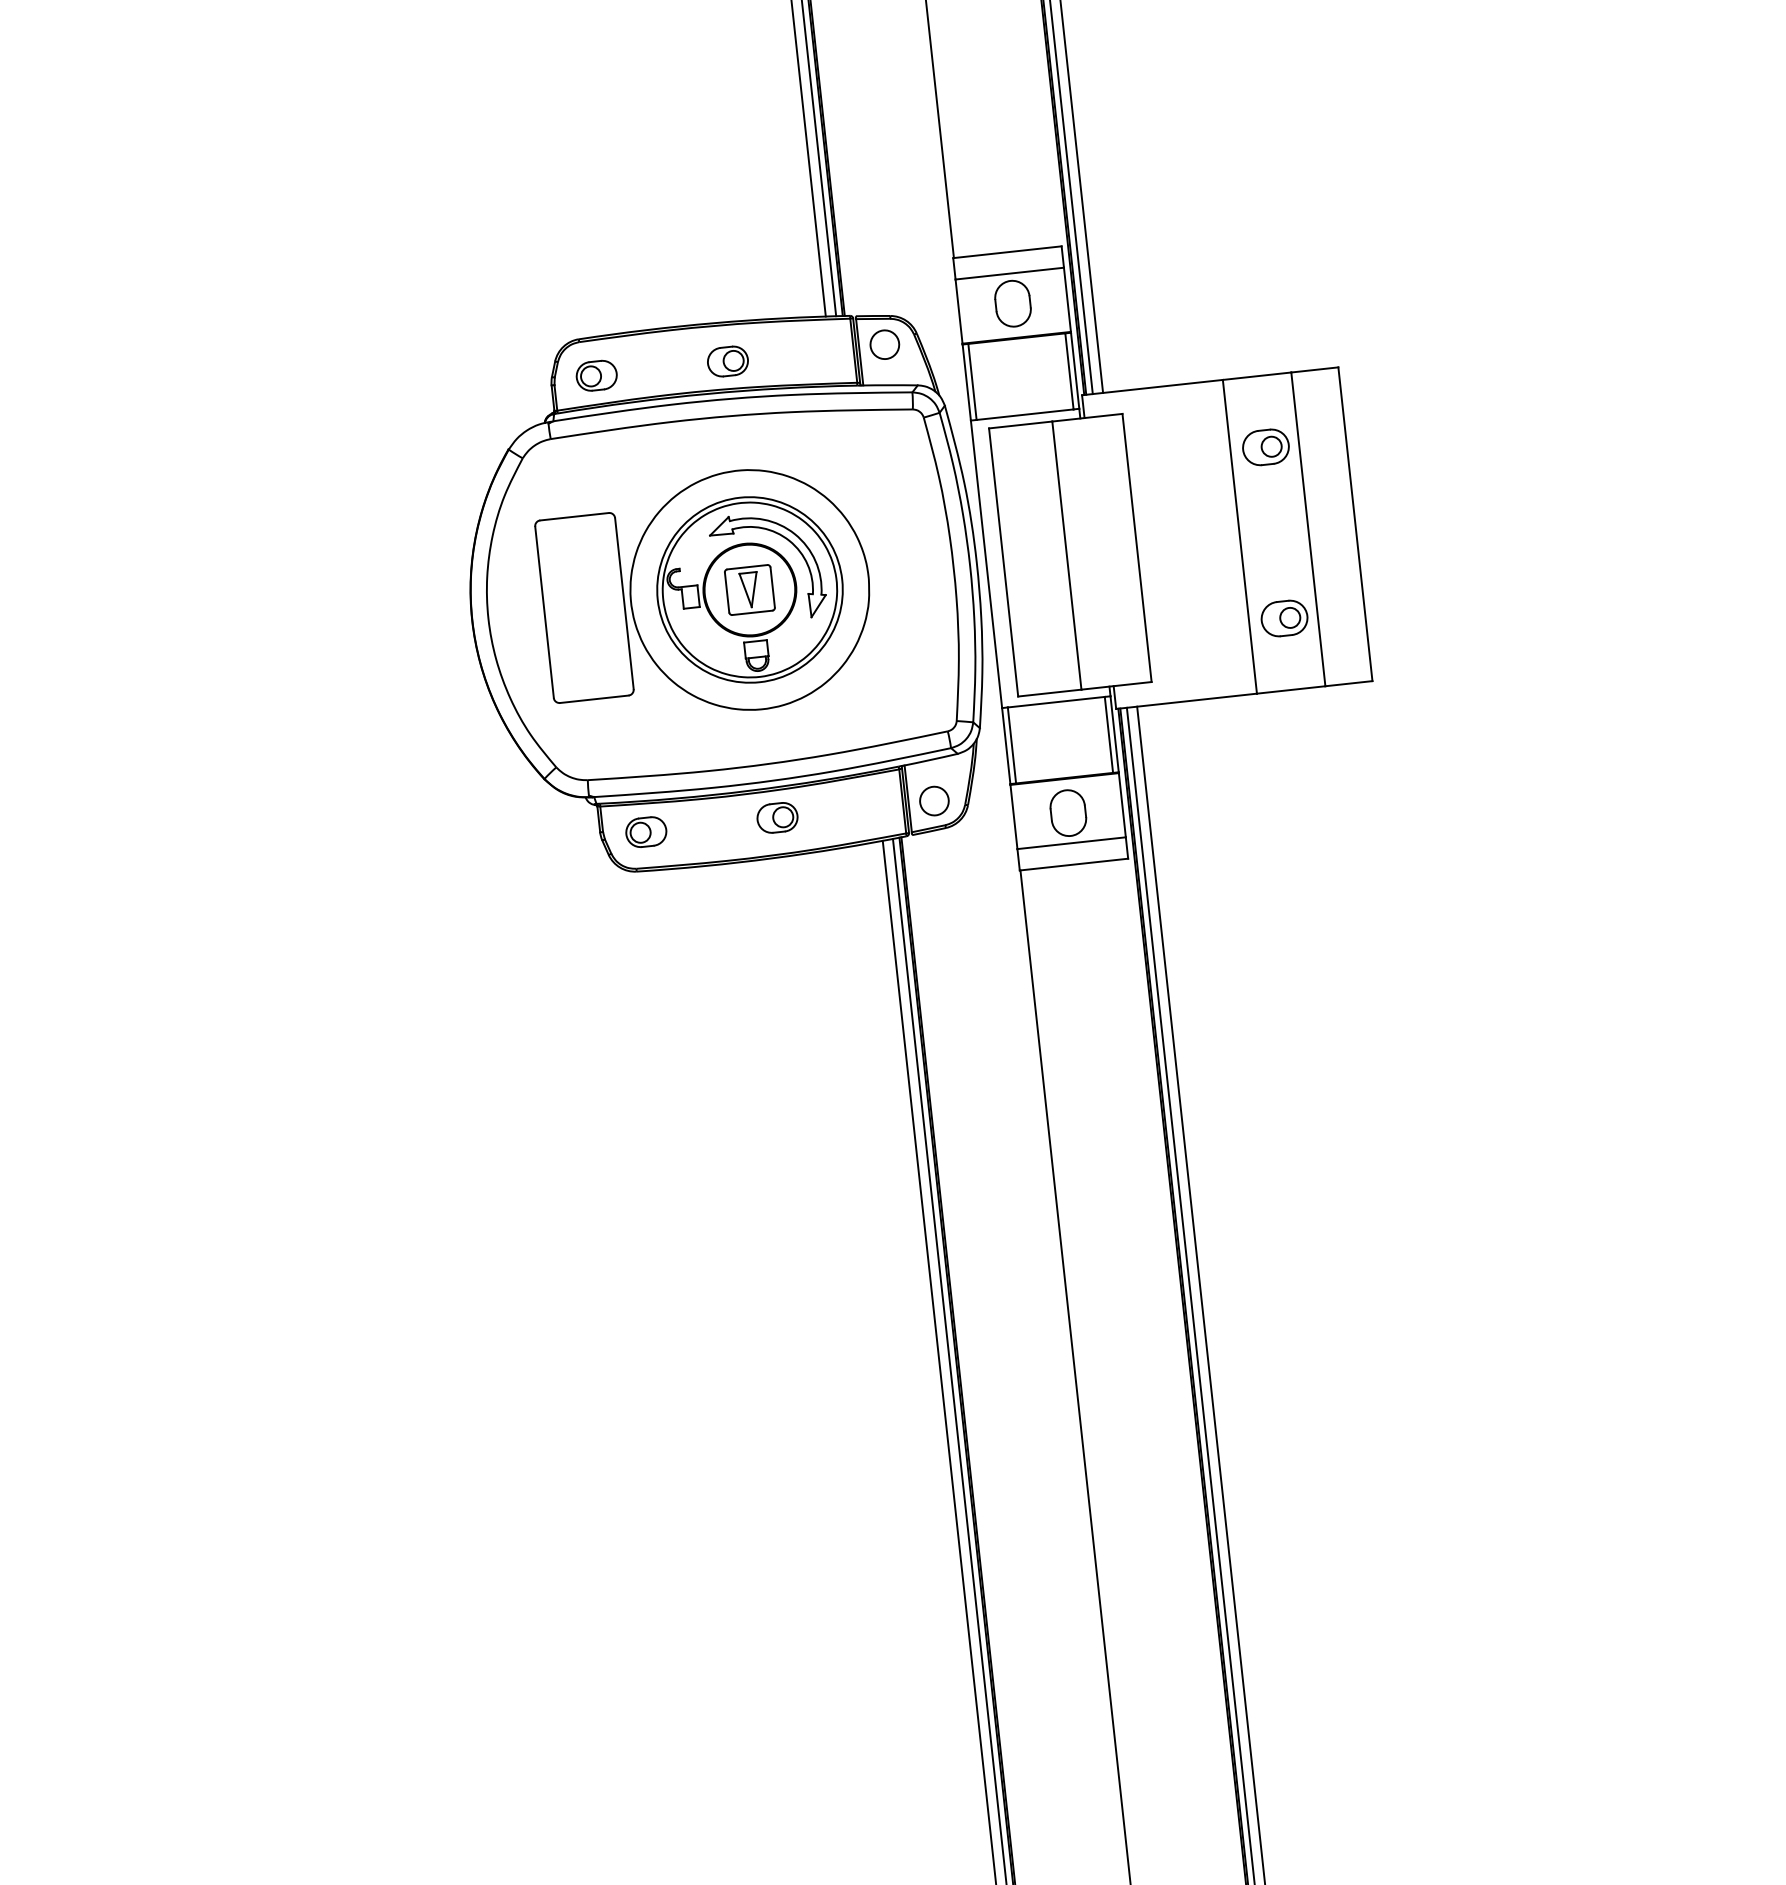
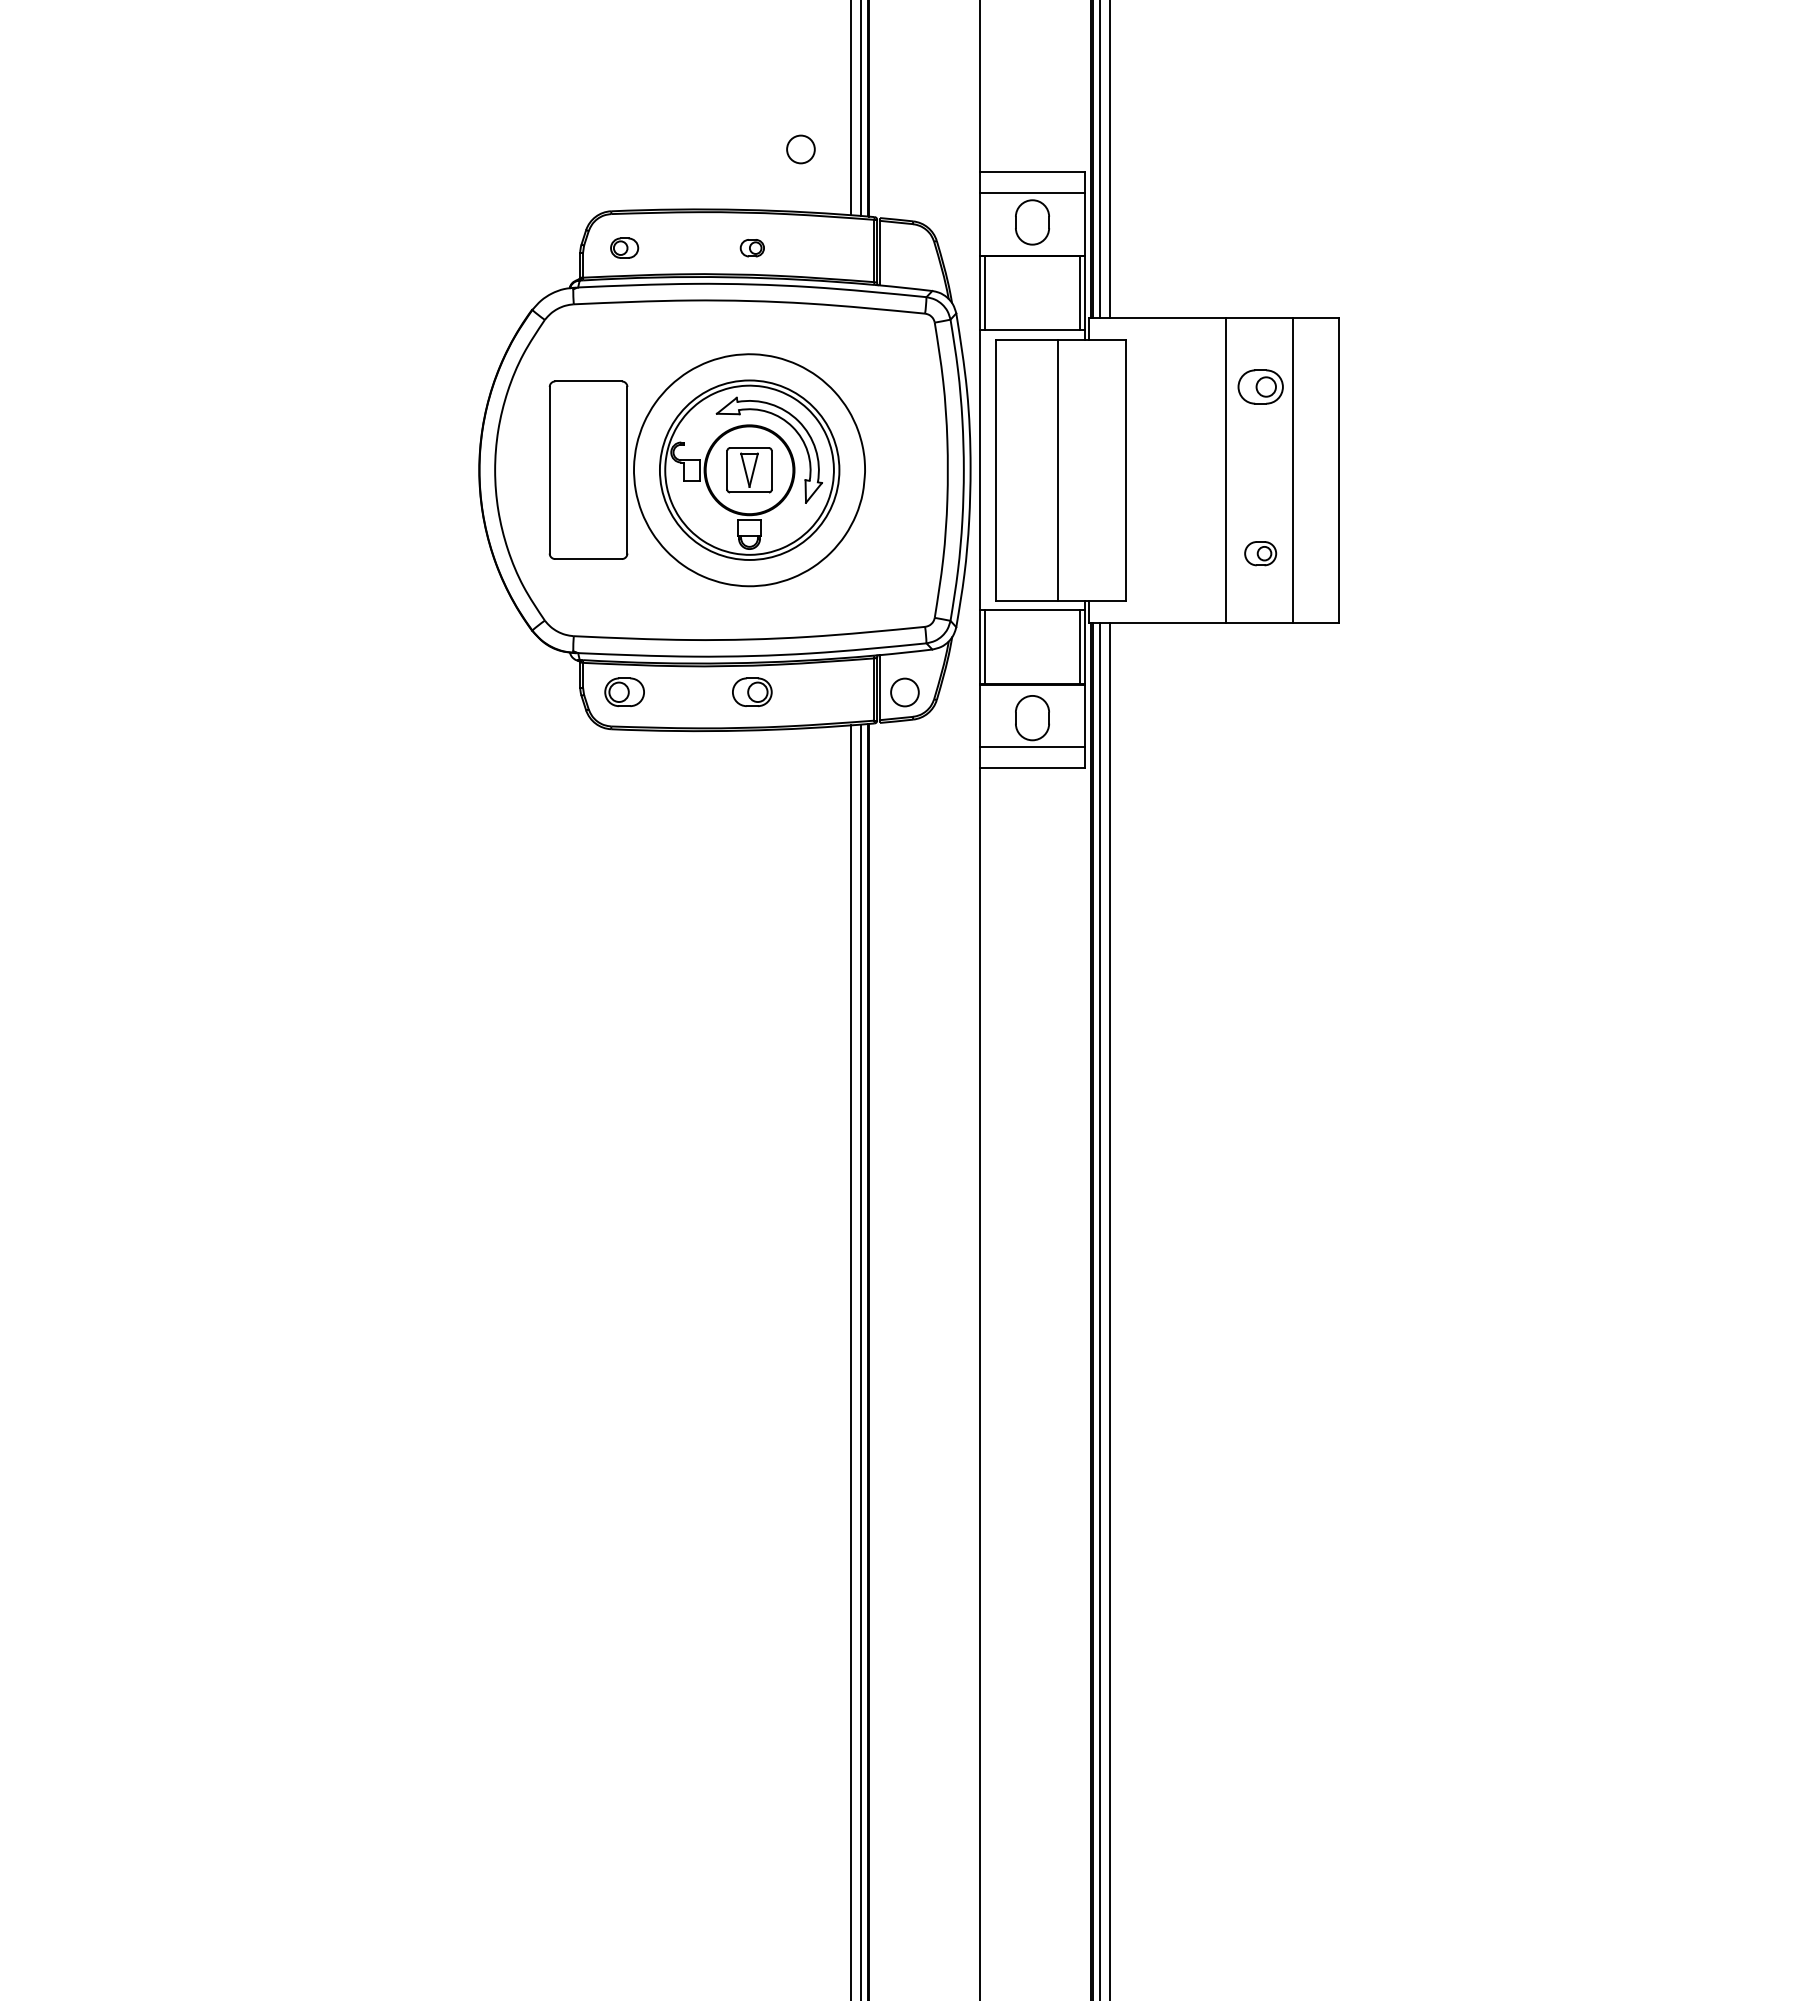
circle: (884, 344) -> (800, 149), moved
part: (728, 360) -> (752, 247), size x0.6
part: (596, 375) -> (624, 247), size x0.7
part: (1284, 618) -> (1260, 553), size x0.7

